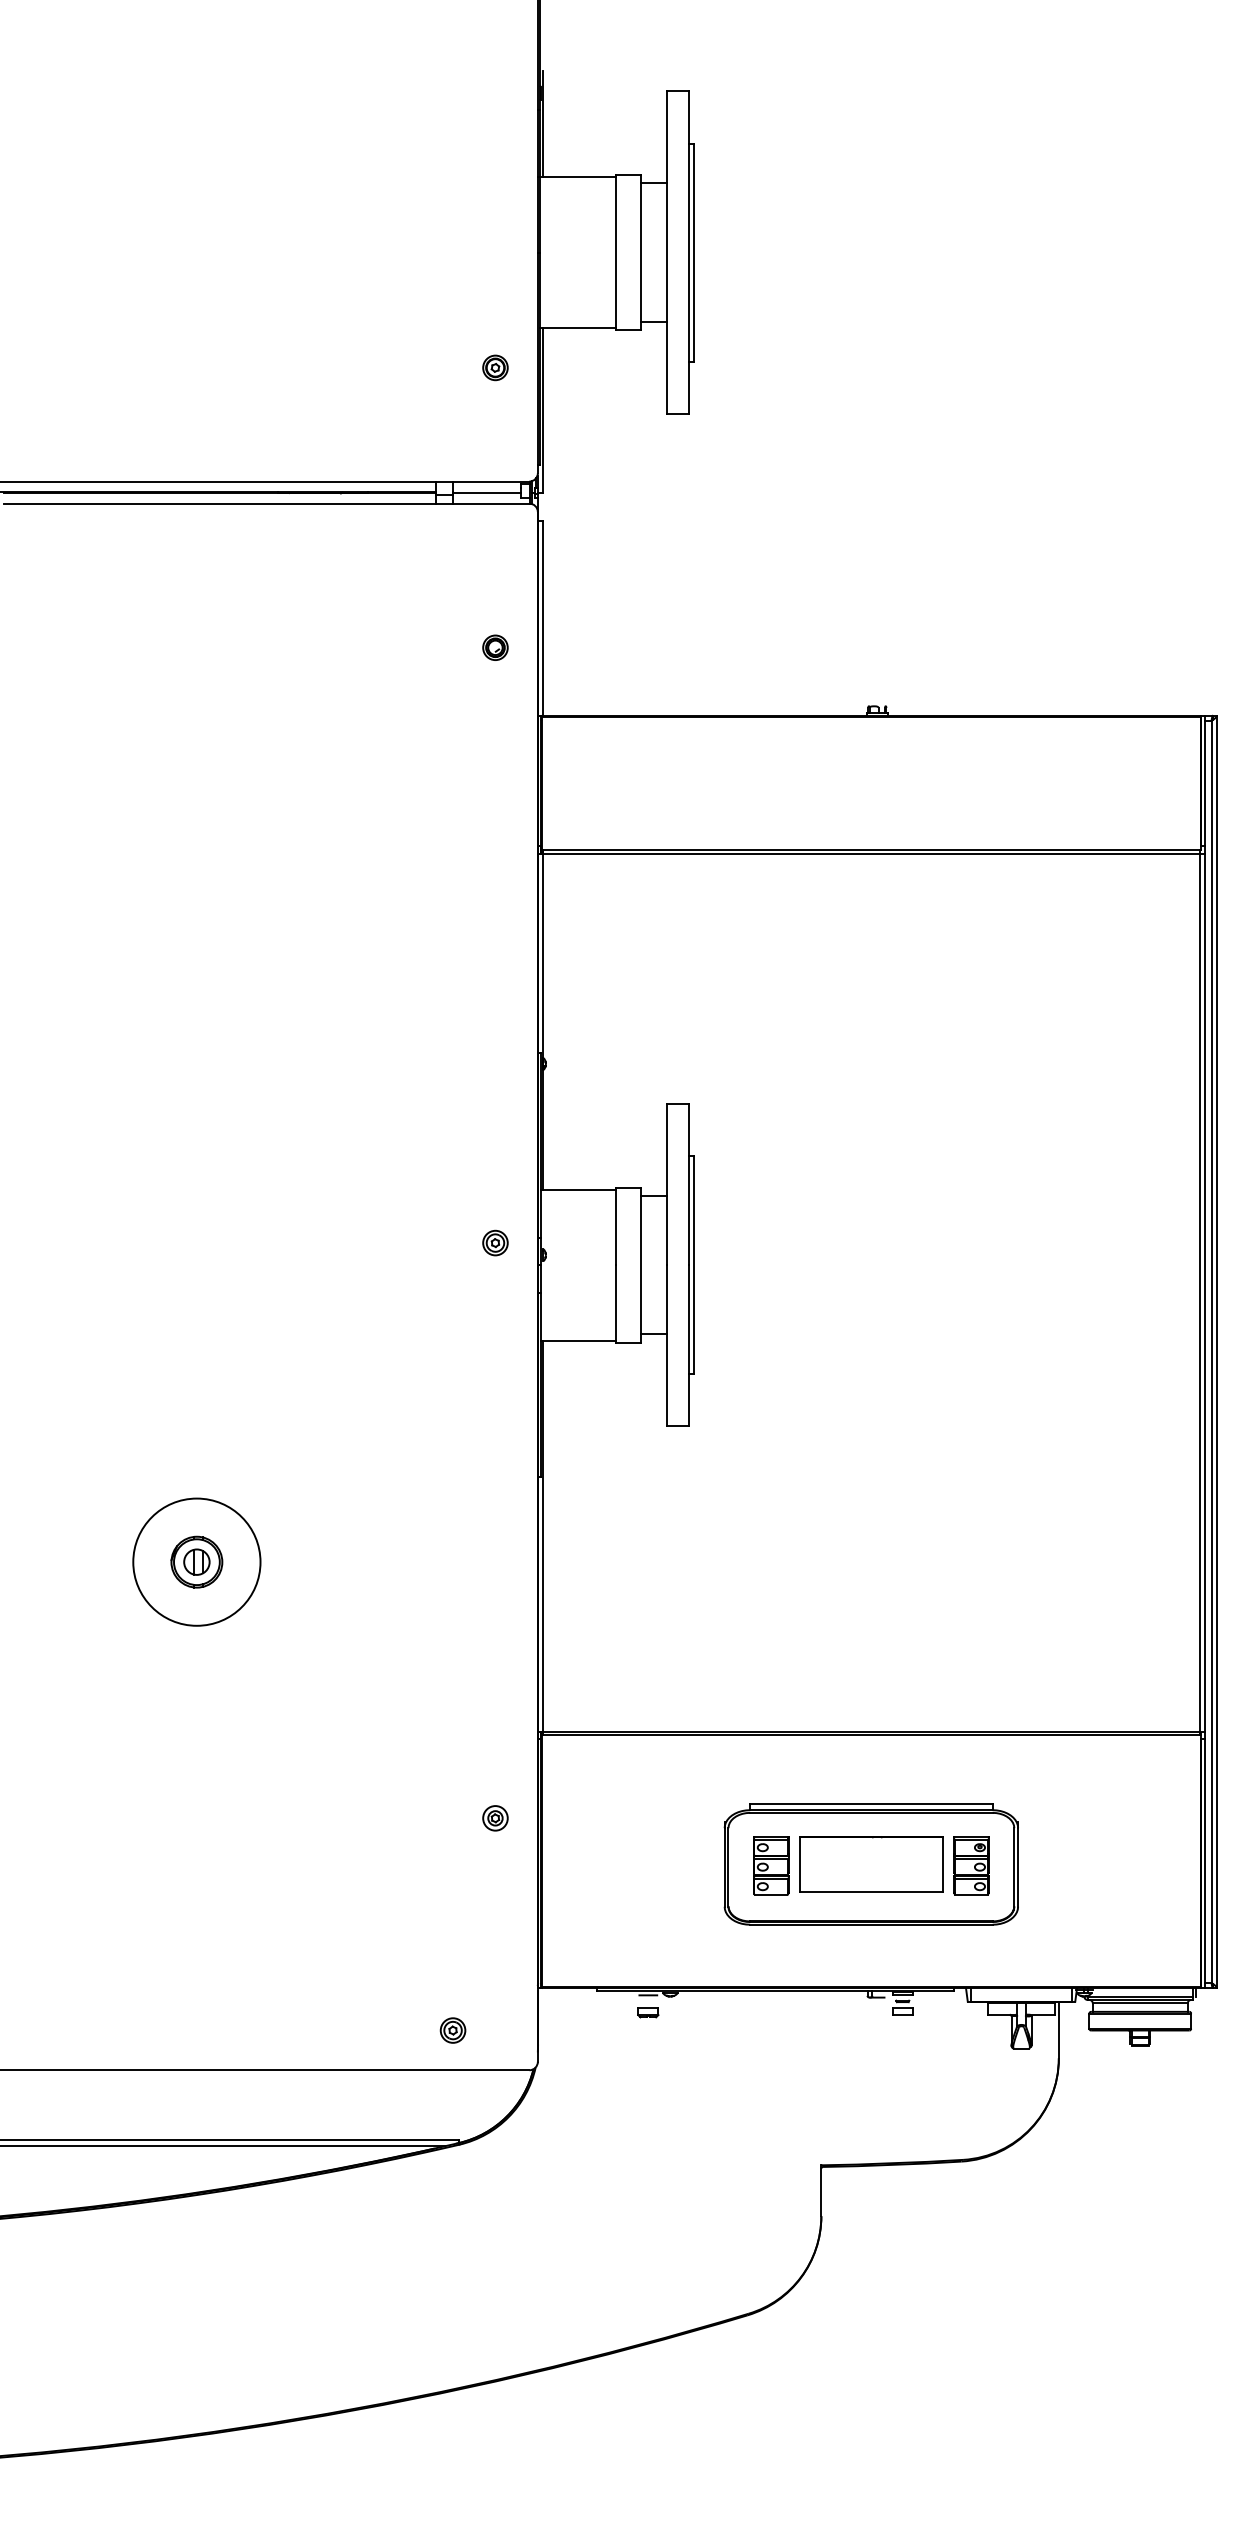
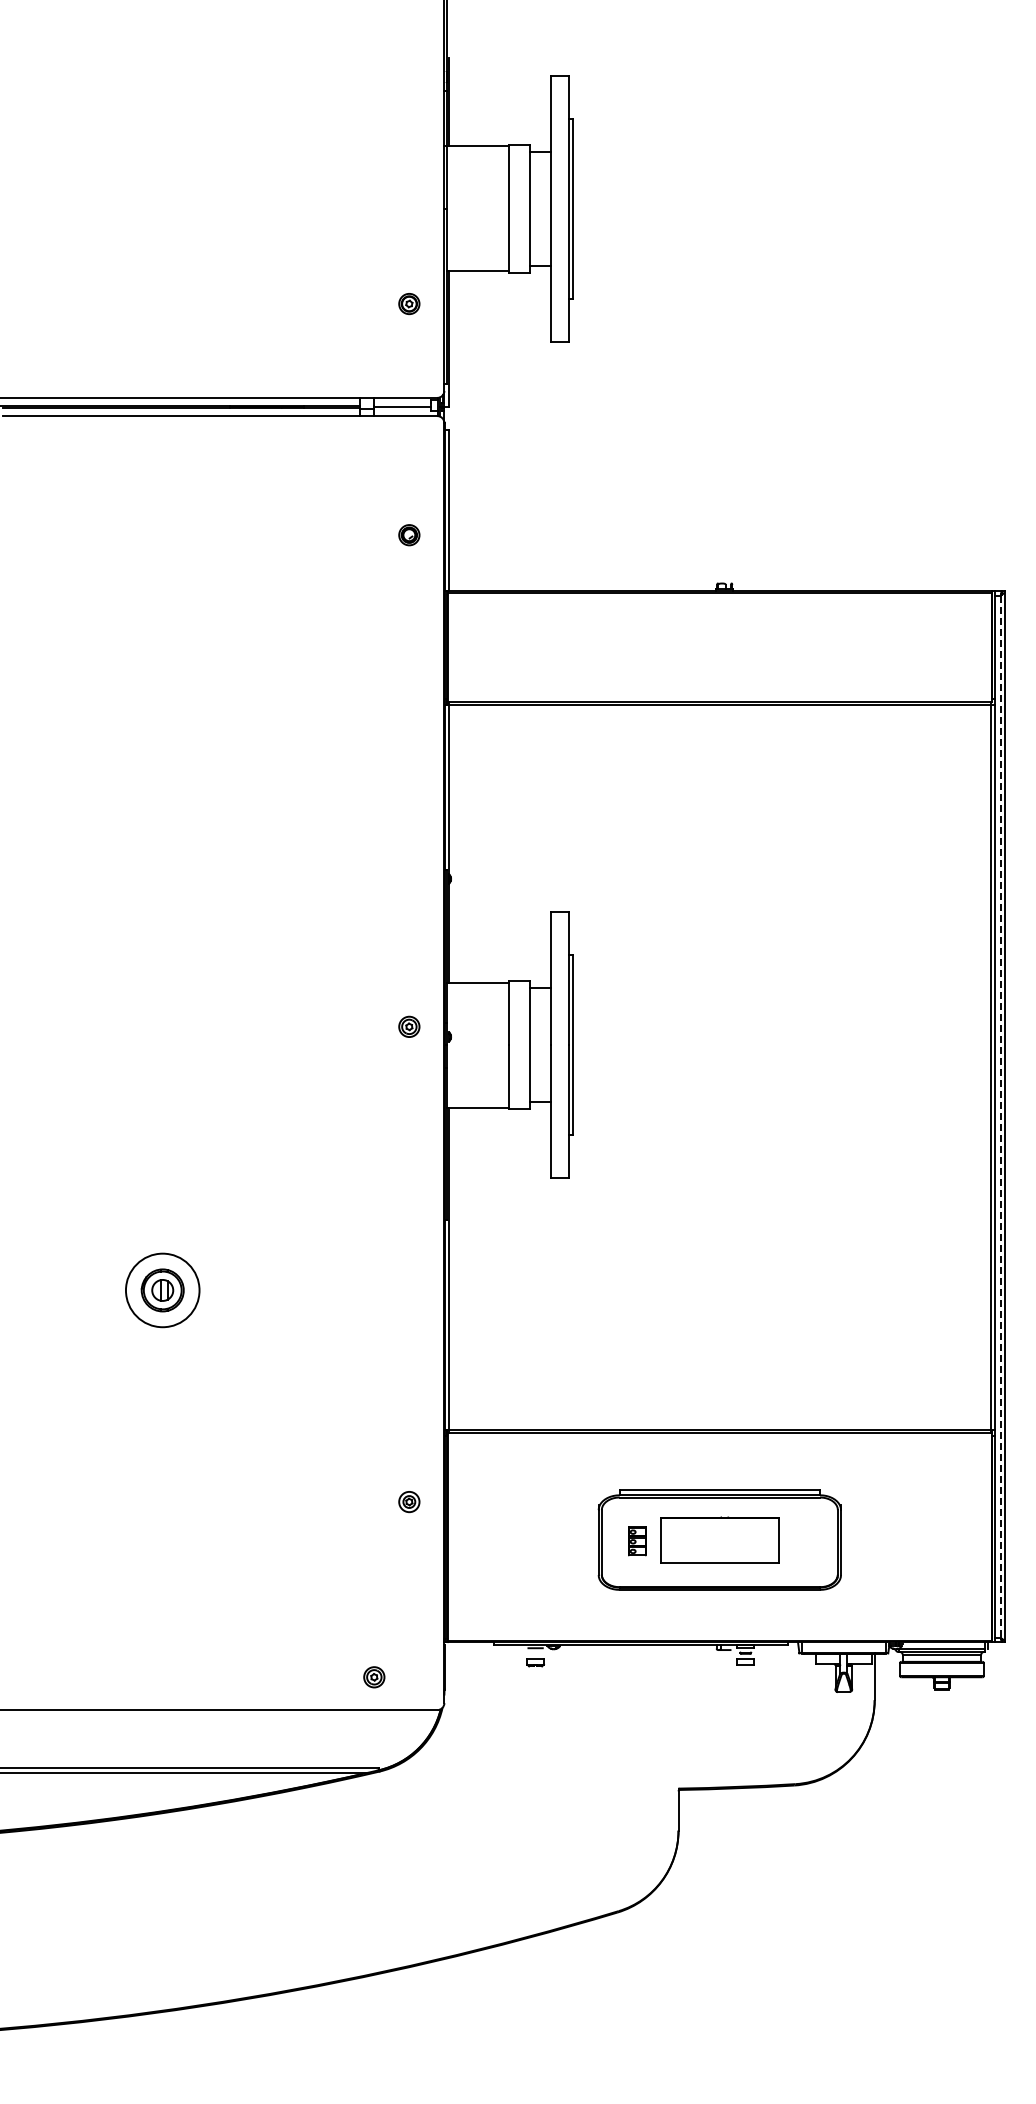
line: (1211, 1352) -> (1000, 1117), solid -> dashed
circle: (196, 1561) -> (162, 1289), size x0.7
part: (771, 1864) -> (637, 1540), size x0.6
part: (971, 1864) -> (802, 1540), removed

